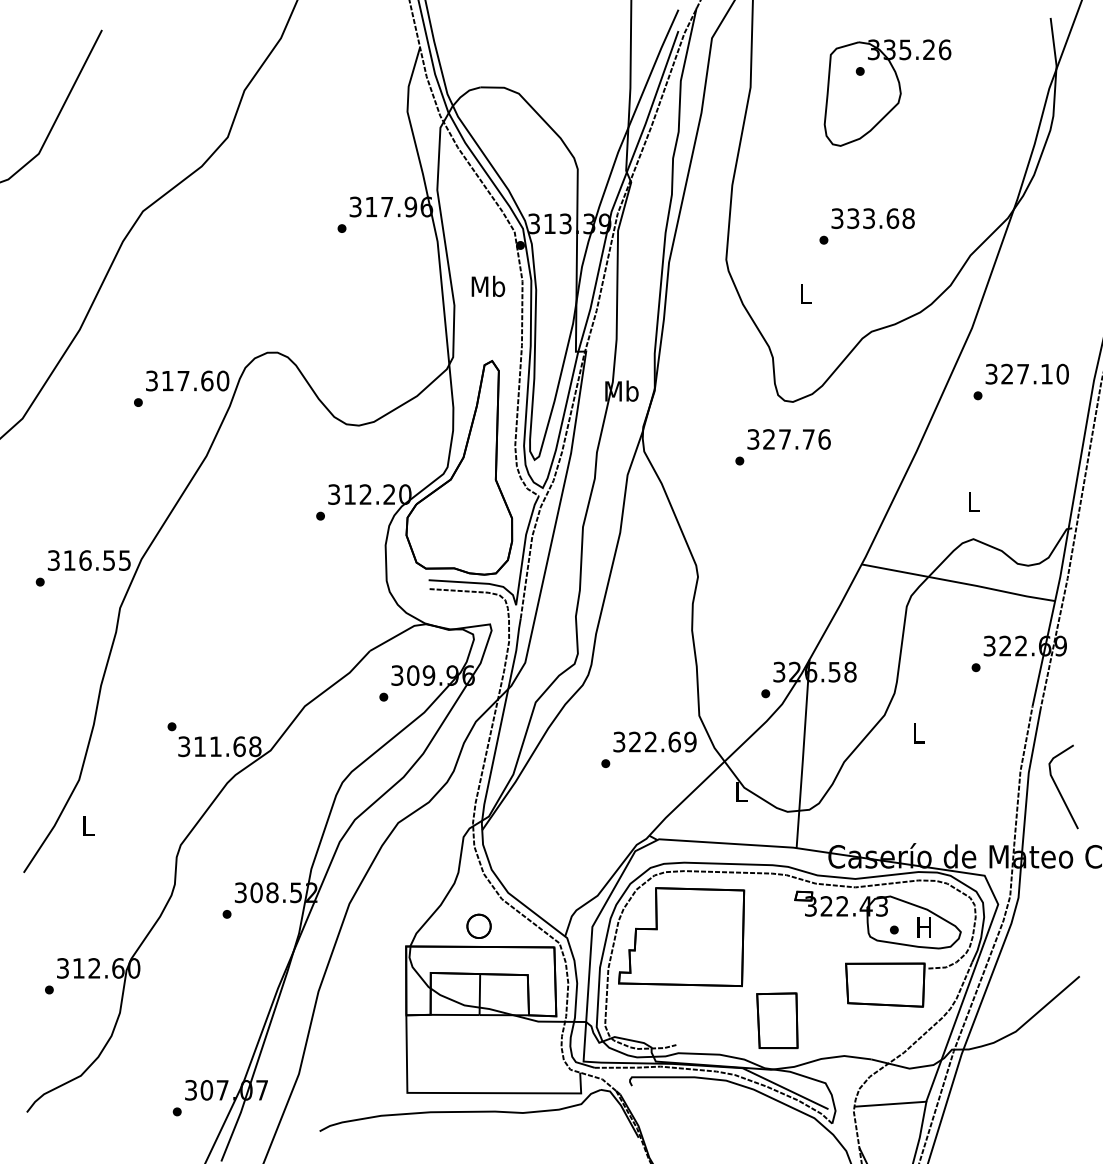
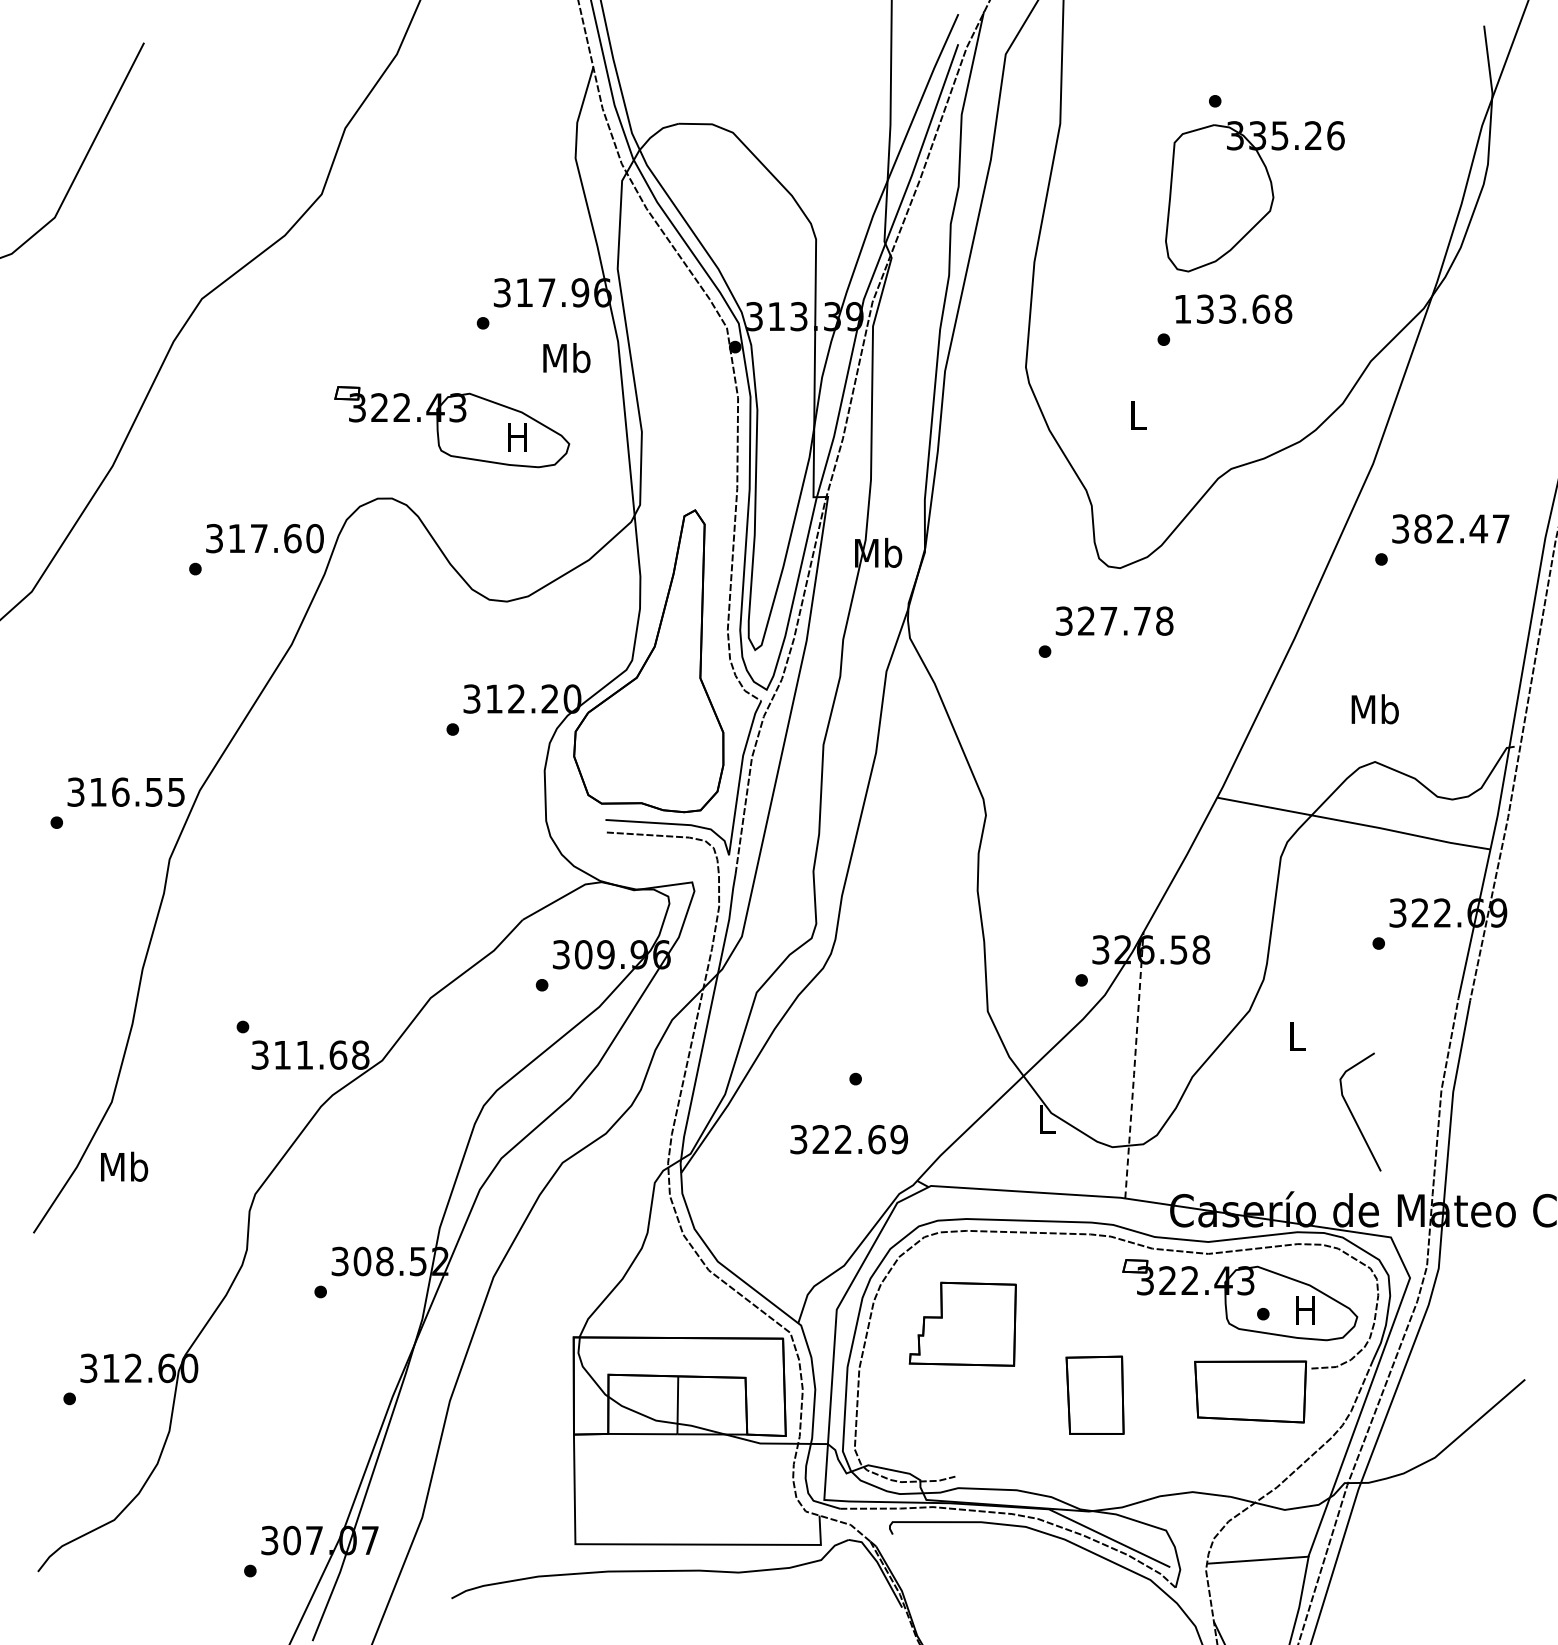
part: (887, 92) -> (1254, 196), moved
text: (837, 218) -> (1182, 308), 333.68 -> 133.68
text: (488, 286) -> (566, 358), moved
part: (320, 302) -> (452, 427), added
text: (1034, 373) -> (1461, 528), 327.10 -> 382.47
text: (824, 439) -> (1164, 620), 327.76 -> 327.78
text: (973, 502) -> (1374, 709), L -> Mb
text: (654, 741) -> (848, 1139), moved
line: (803, 754) -> (1134, 1065), solid -> dashed
line: (1058, 788) -> (1353, 1114), moved
text: (88, 825) -> (124, 1166), L -> Mb
part: (478, 926) -> (676, 1308), removed
part: (681, 937) -> (962, 1324), size x0.6
part: (776, 1020) -> (1094, 1394), moved

